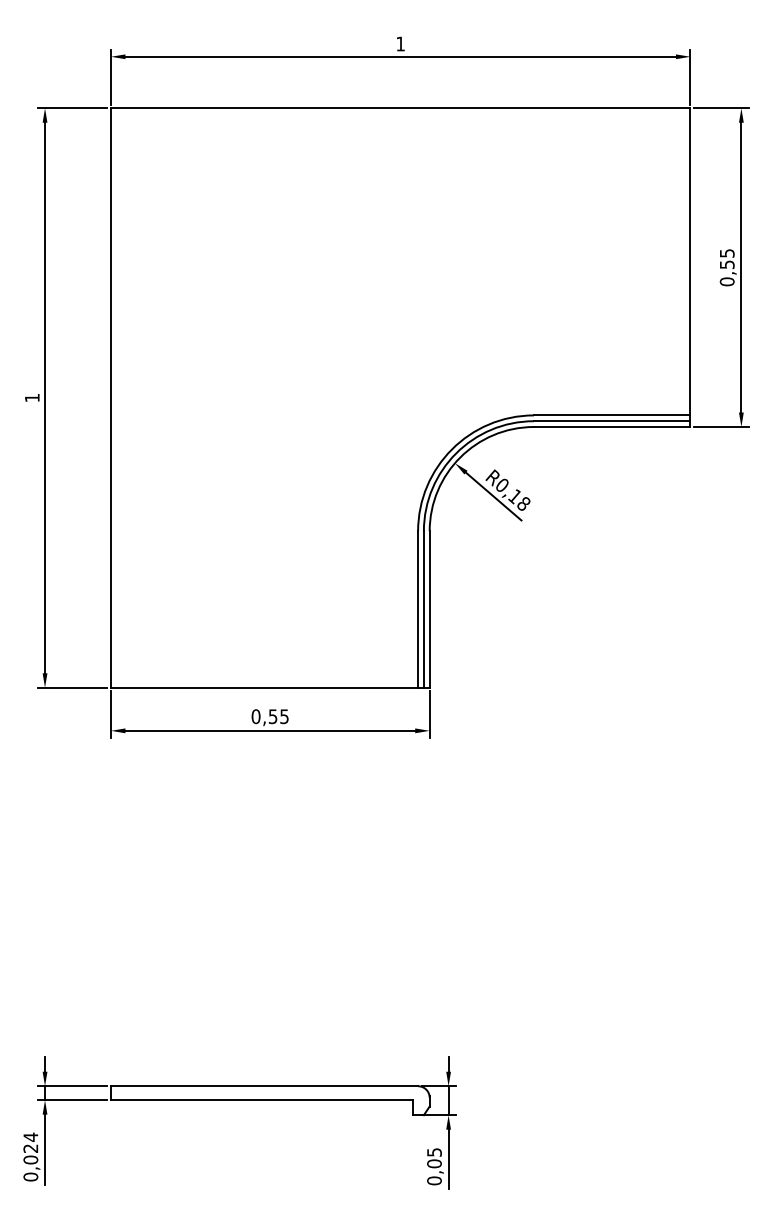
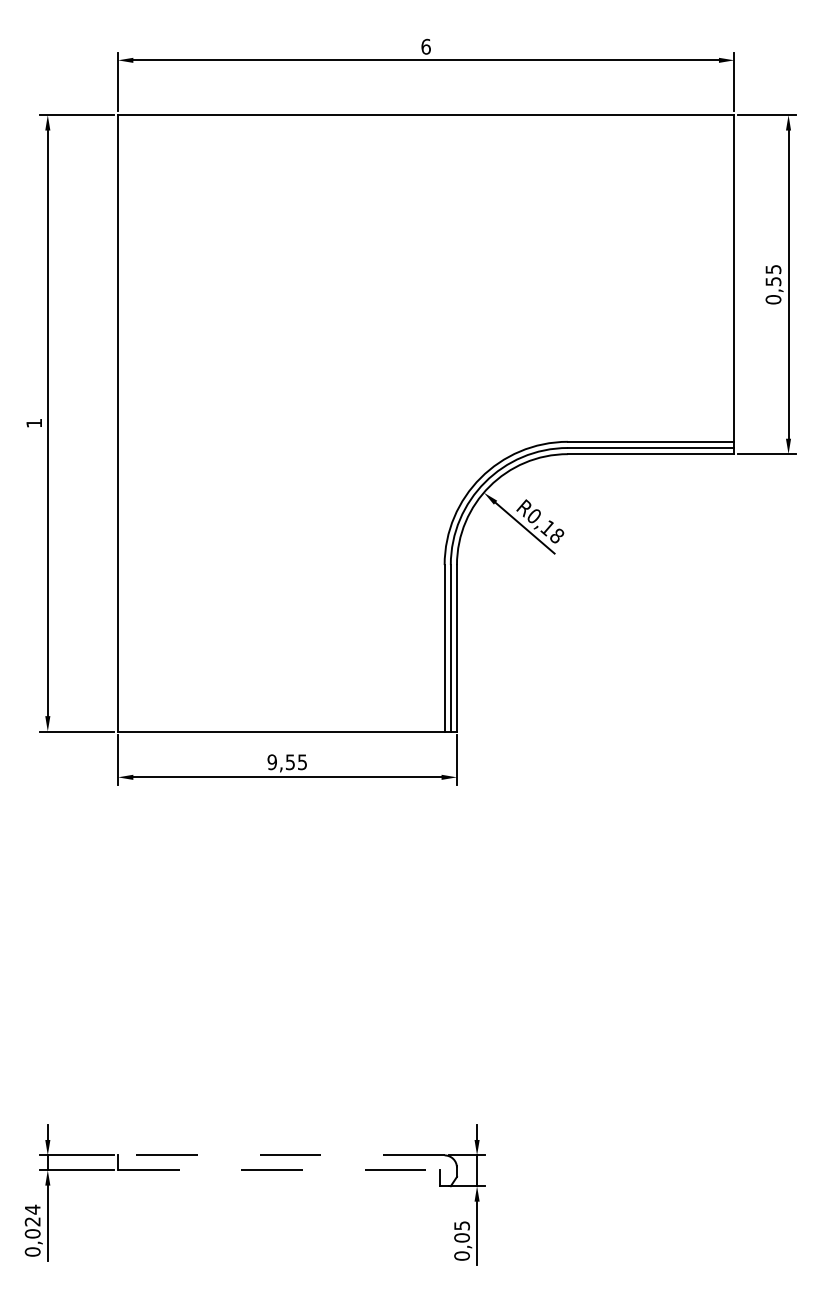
text: (400, 43) -> (425, 46), 1 -> 6
text: (255, 716) -> (271, 762), 0,55 -> 9,55
line: (263, 1086) -> (280, 1155), solid -> dashed
line: (261, 1100) -> (278, 1170), solid -> dashed

